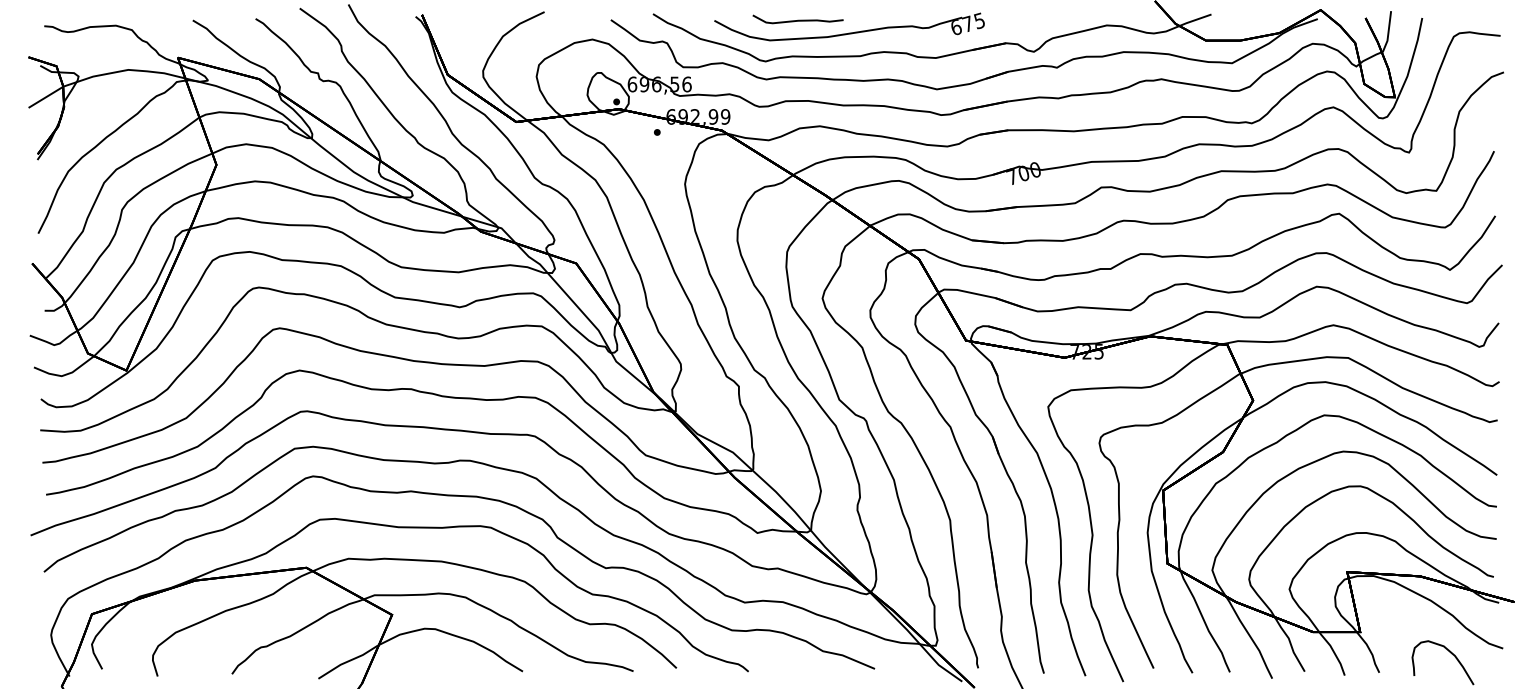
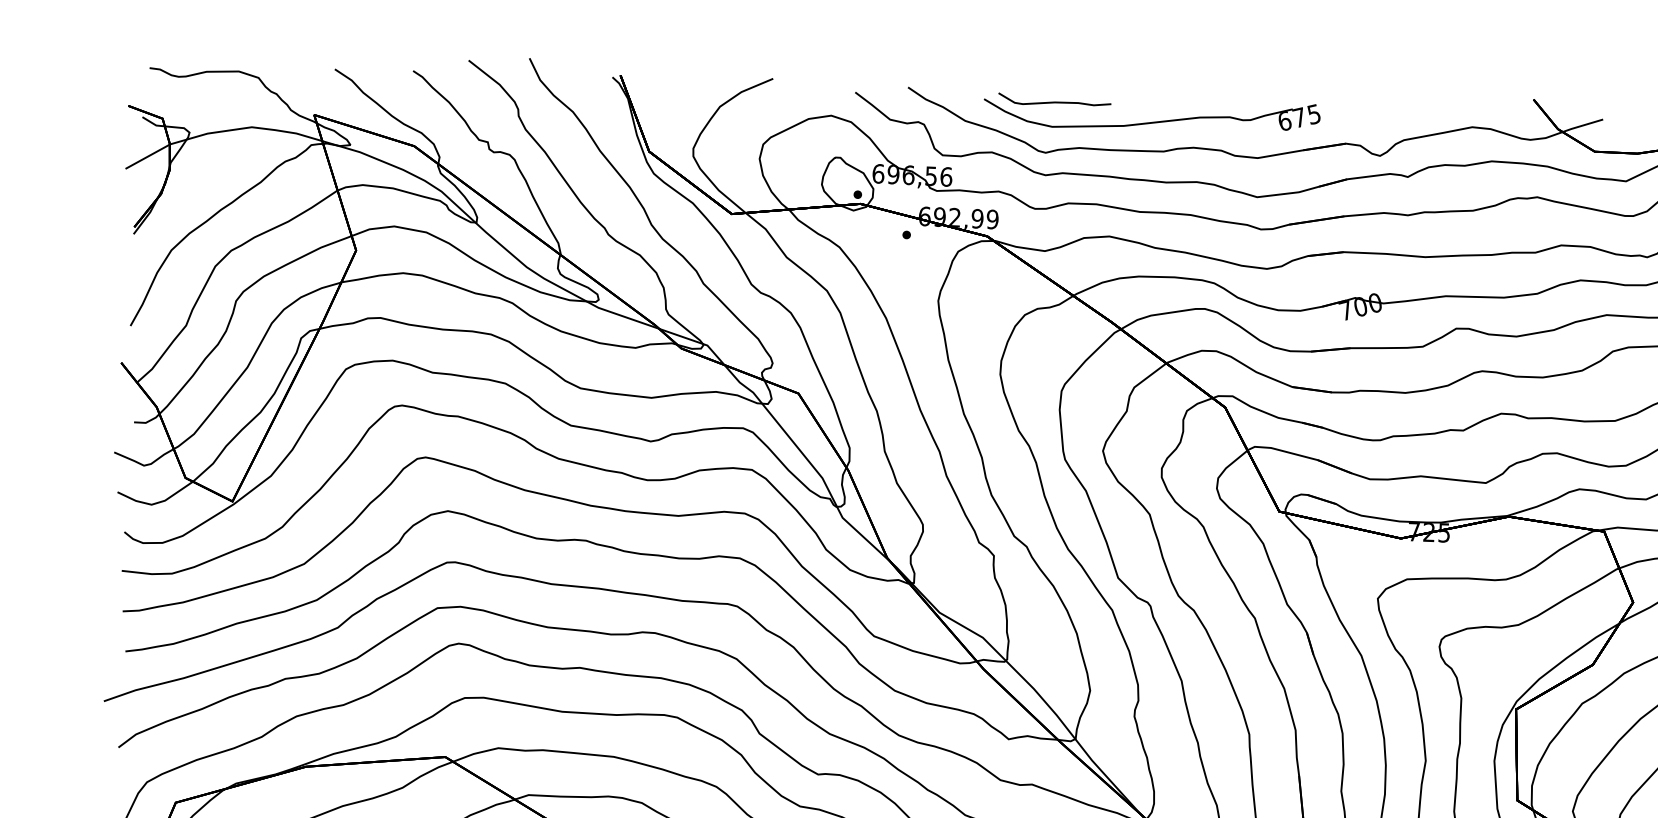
curve: (798, 19) -> (1055, 100), moved

